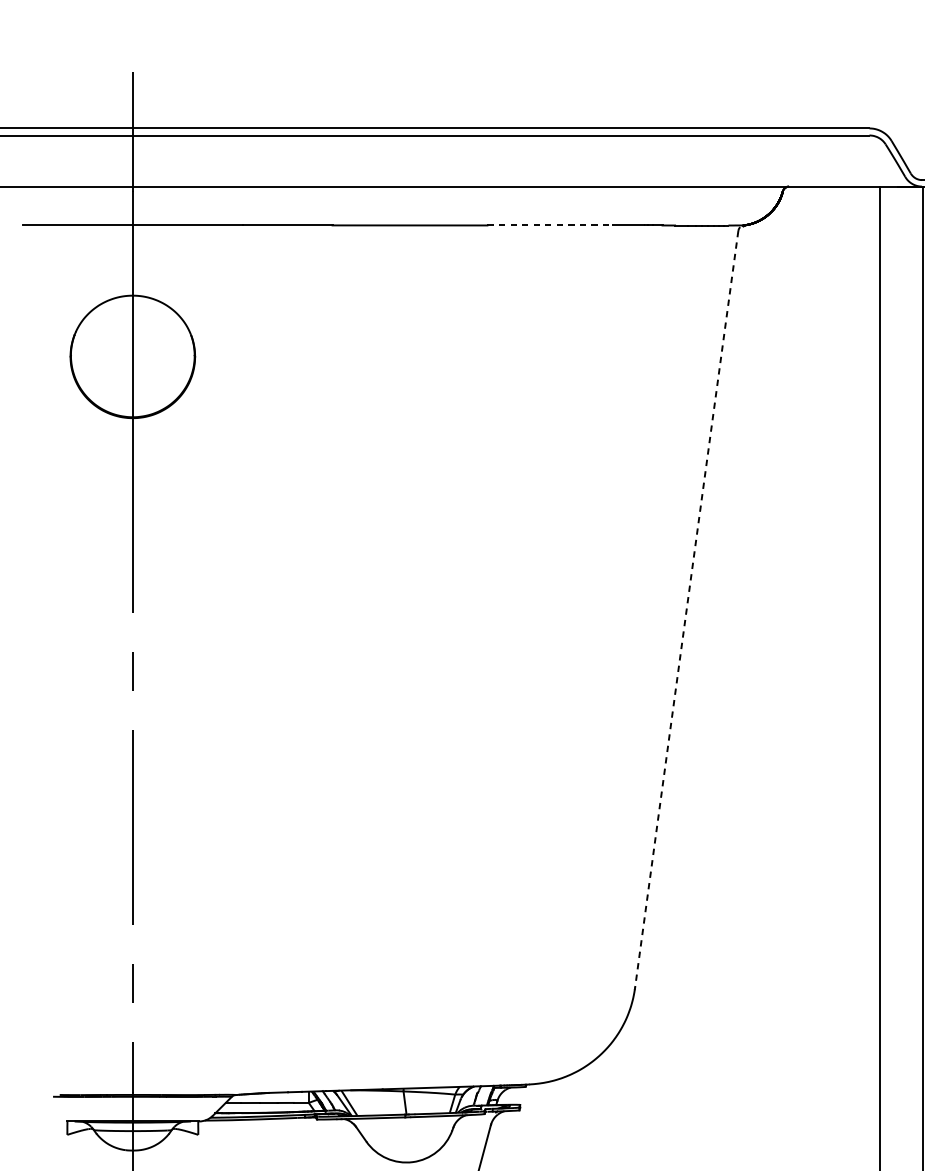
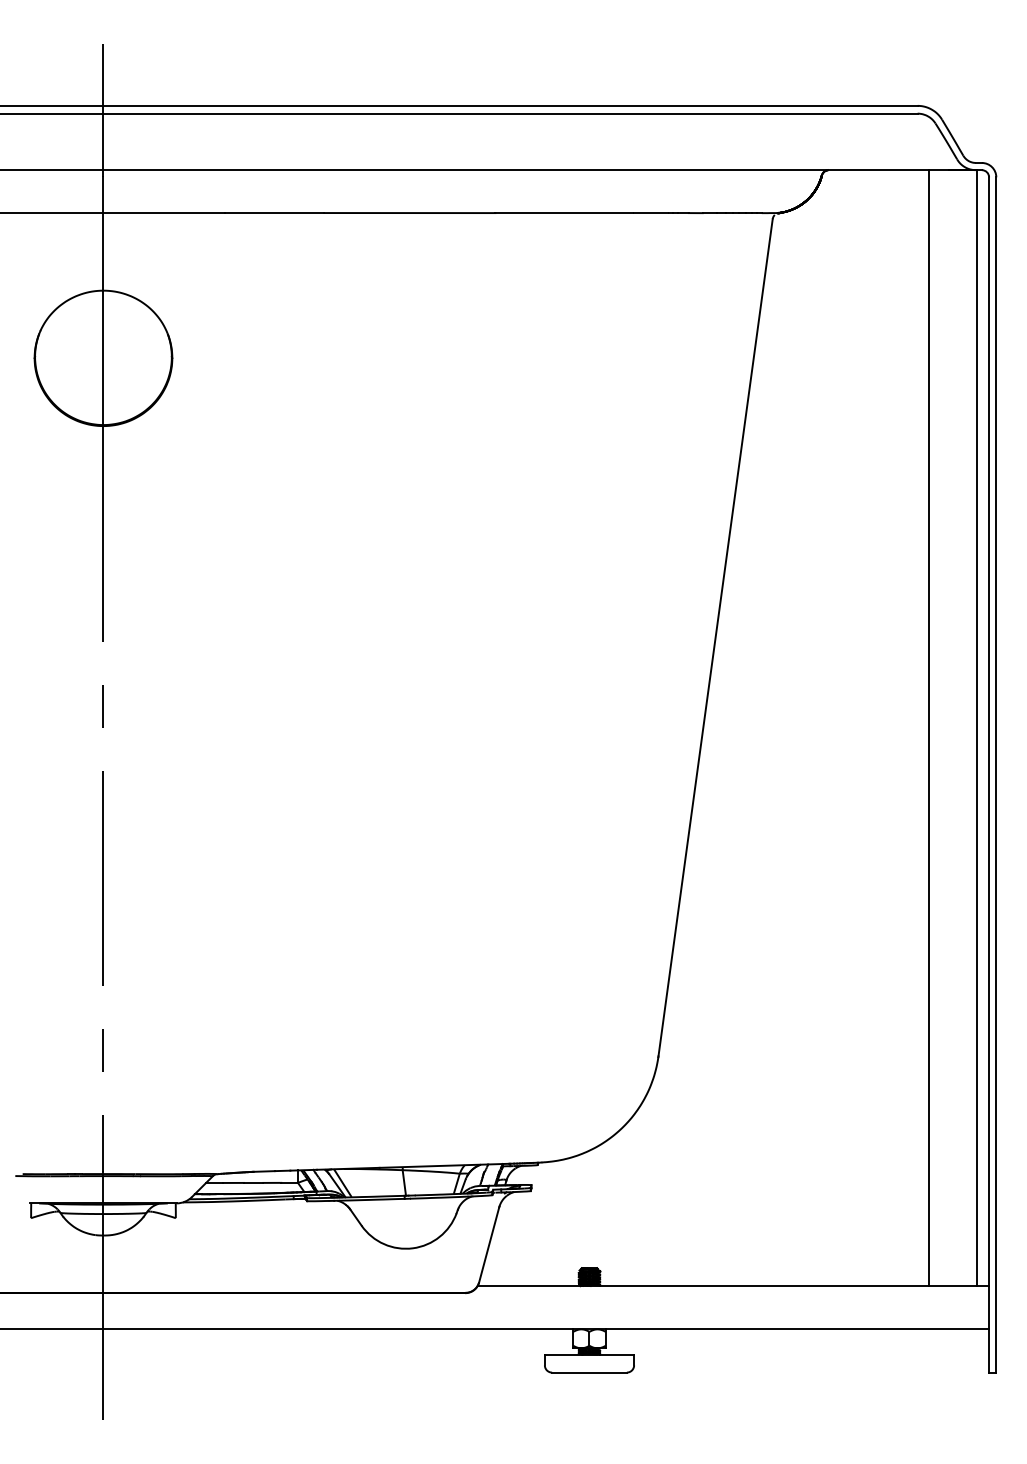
line: (549, 225) -> (564, 213), dashed -> solid
line: (686, 610) -> (715, 638), dashed -> solid

